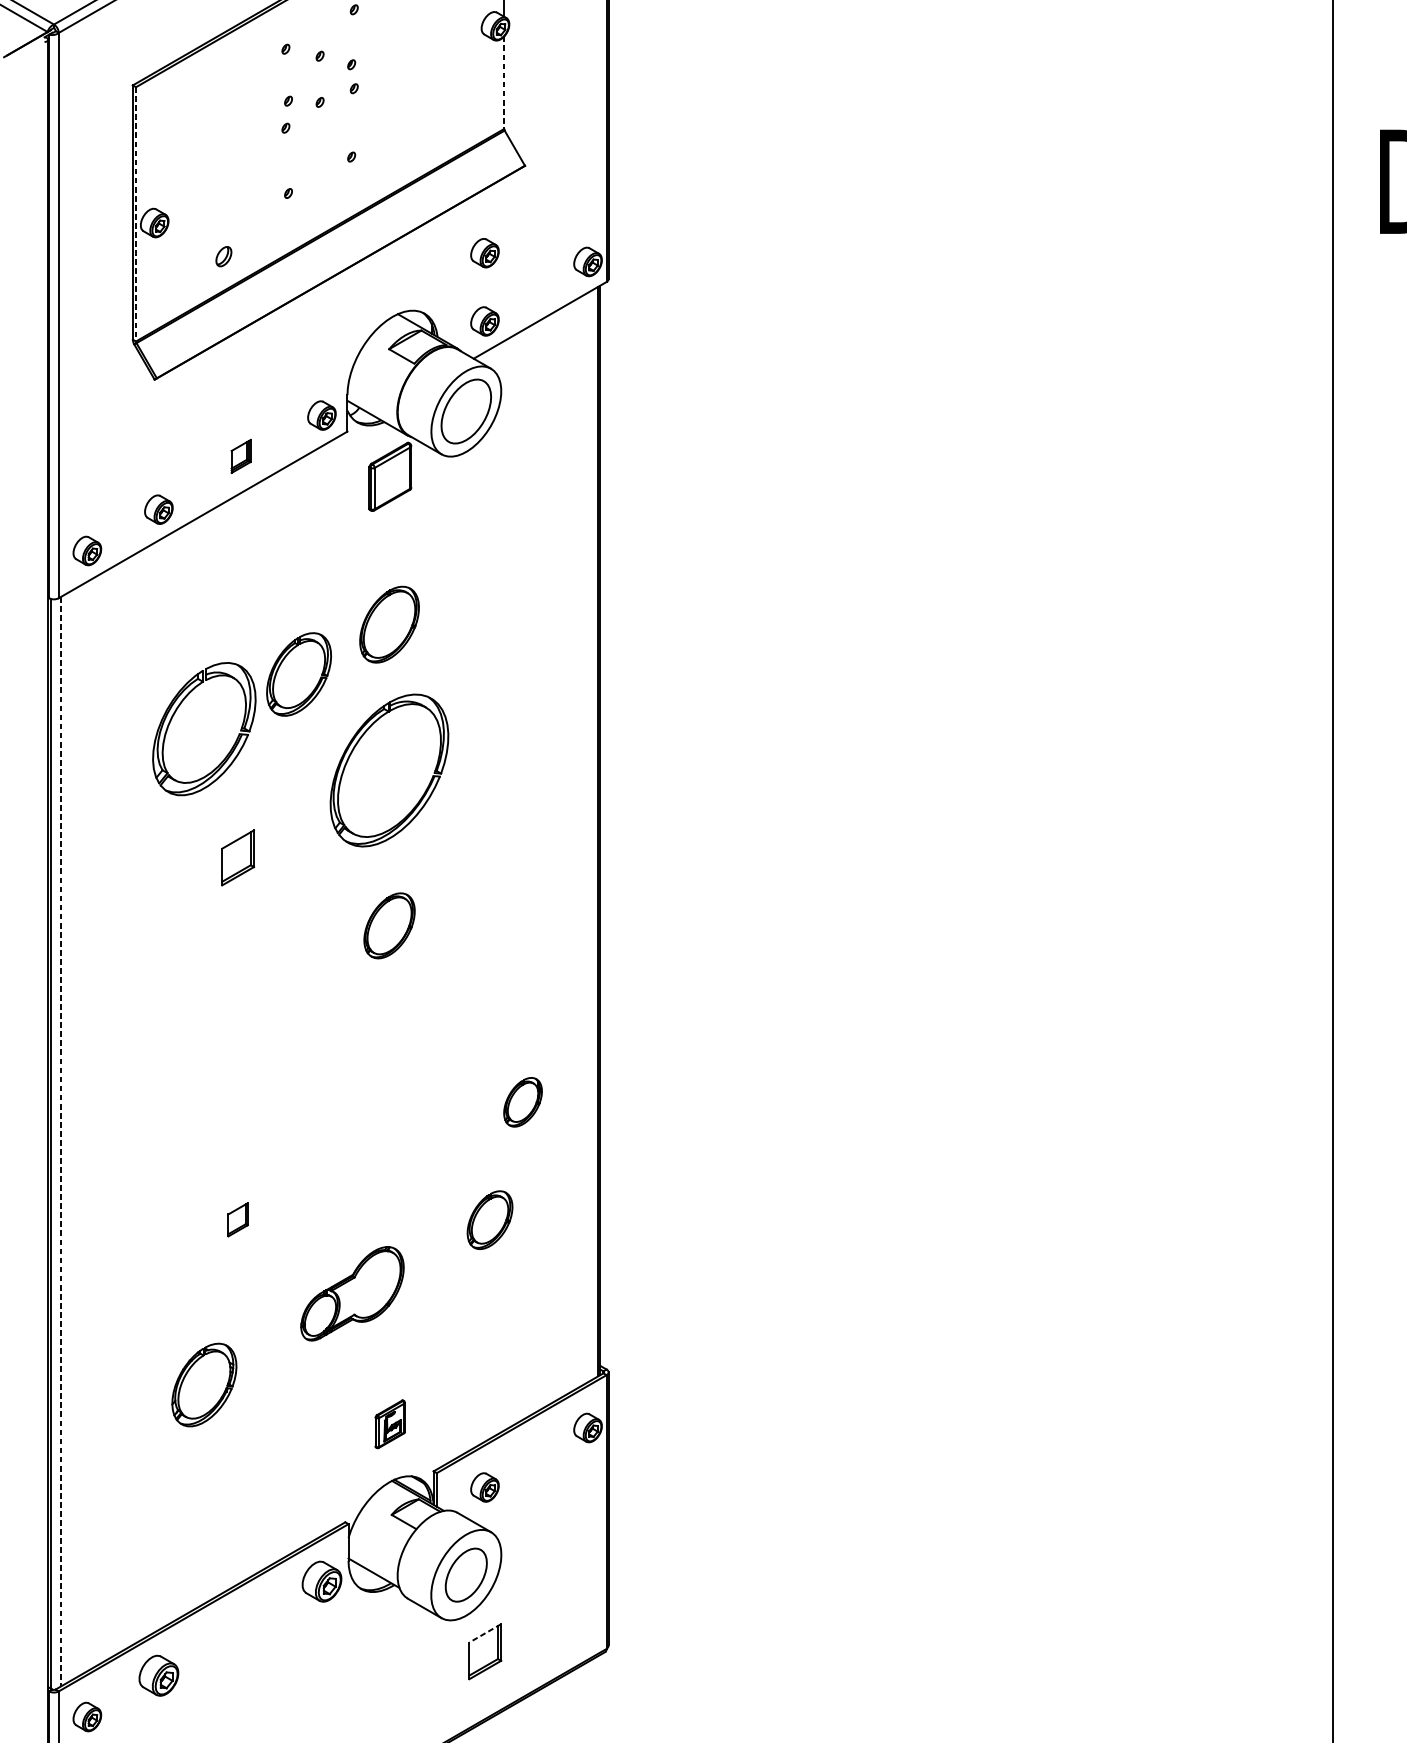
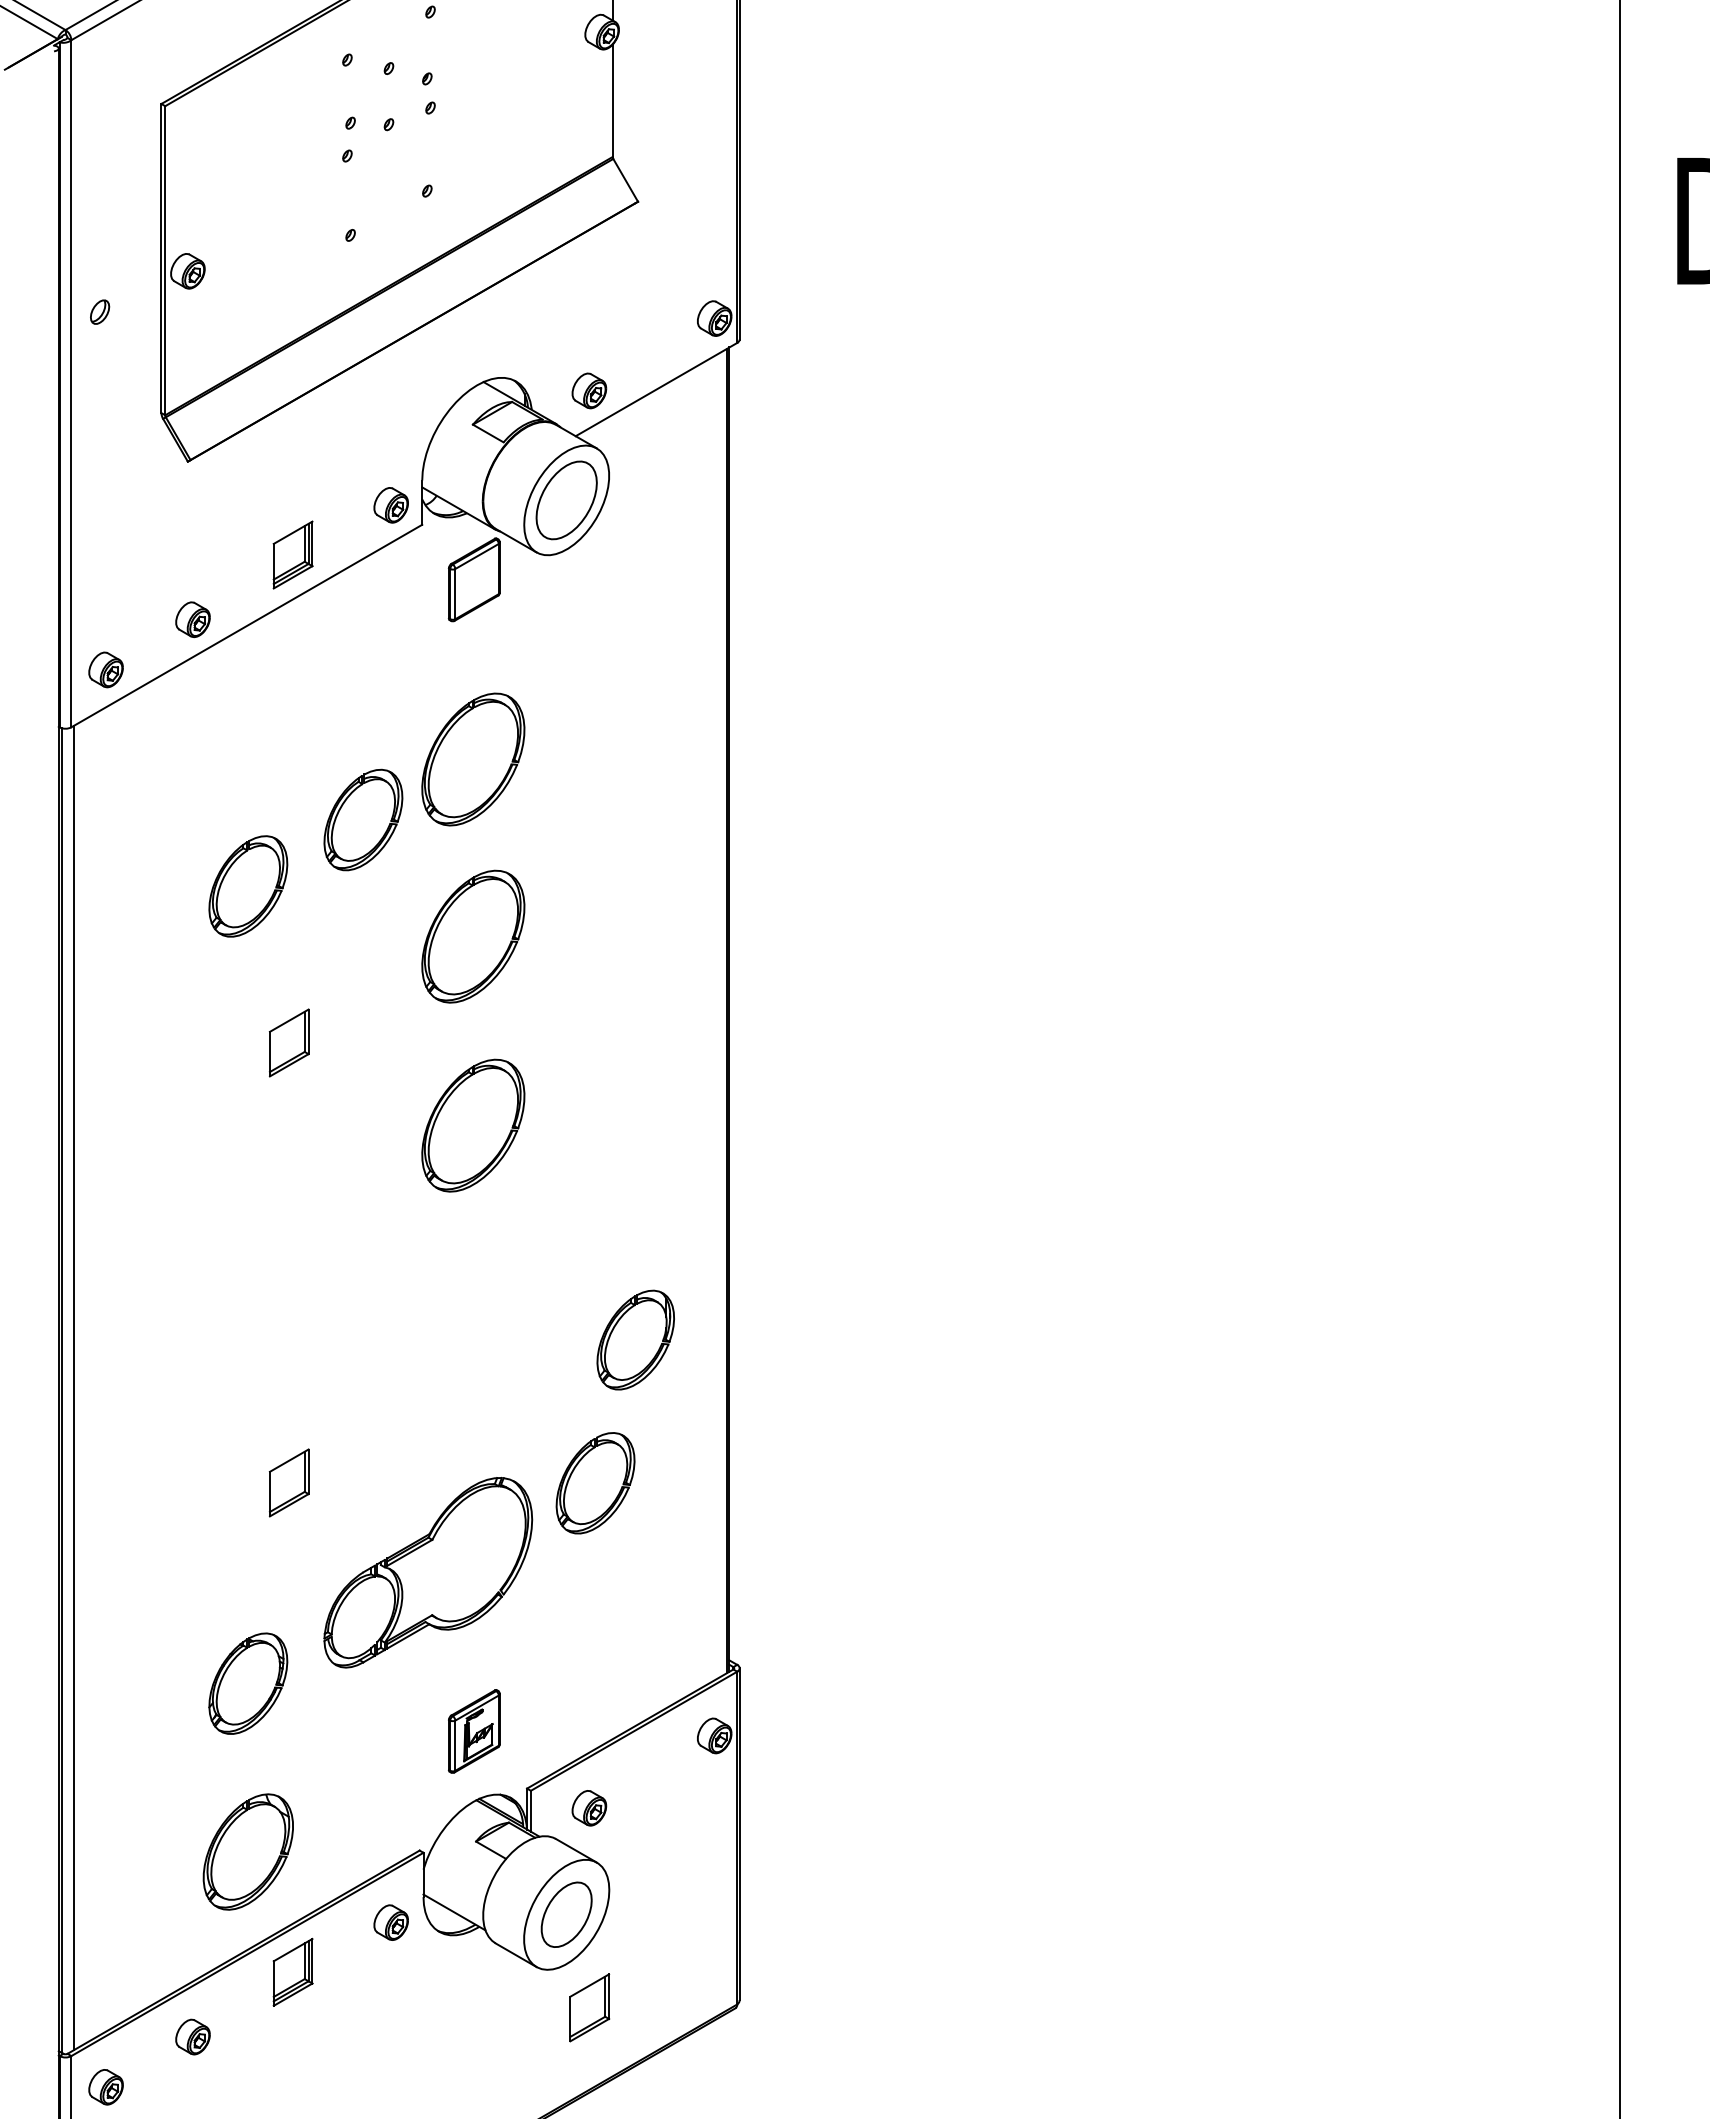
line: (503, 83) -> (612, 101), dashed -> solid
line: (136, 214) -> (165, 260), dashed -> solid
part: (485, 252) -> (589, 307), removed
part: (224, 256) -> (100, 311), moved
part: (240, 456) -> (292, 554), size x1.67
part: (389, 624) -> (473, 759), size x1.43
part: (204, 729) -> (248, 886), size x0.62
part: (389, 770) -> (473, 936), size x0.71
part: (389, 925) -> (473, 1125), size x1.67
part: (522, 1101) -> (635, 1339), size x1.67
line: (60, 1142) -> (73, 1388), dashed -> solid
part: (237, 1219) -> (288, 1482), size x1.67
part: (490, 1220) -> (595, 1483), size x1.43
part: (352, 1293) -> (428, 1572), size x1.67
part: (389, 1424) -> (473, 1731), size x1.43
part: (203, 1523) -> (247, 1851), added
part: (321, 1581) -> (390, 1922), size x0.71
part: (240, 1621) -> (292, 1971), added
line: (485, 1633) -> (589, 1985), dashed -> solid
part: (158, 1675) -> (192, 2036), size x0.71

